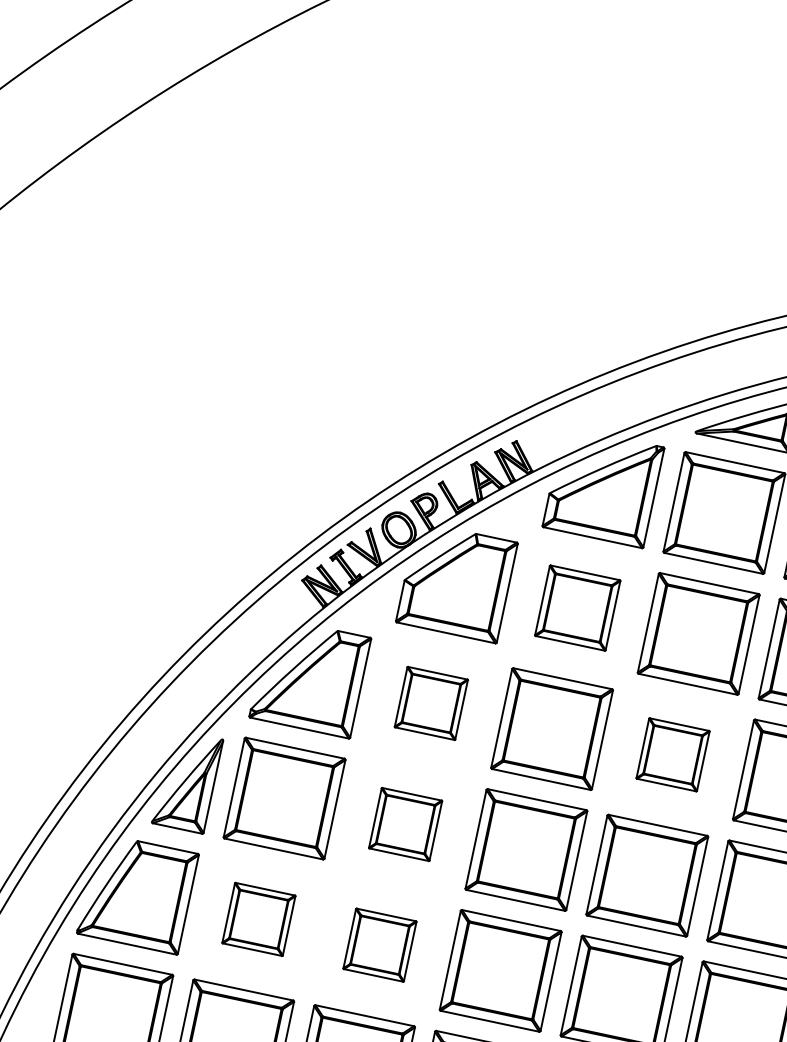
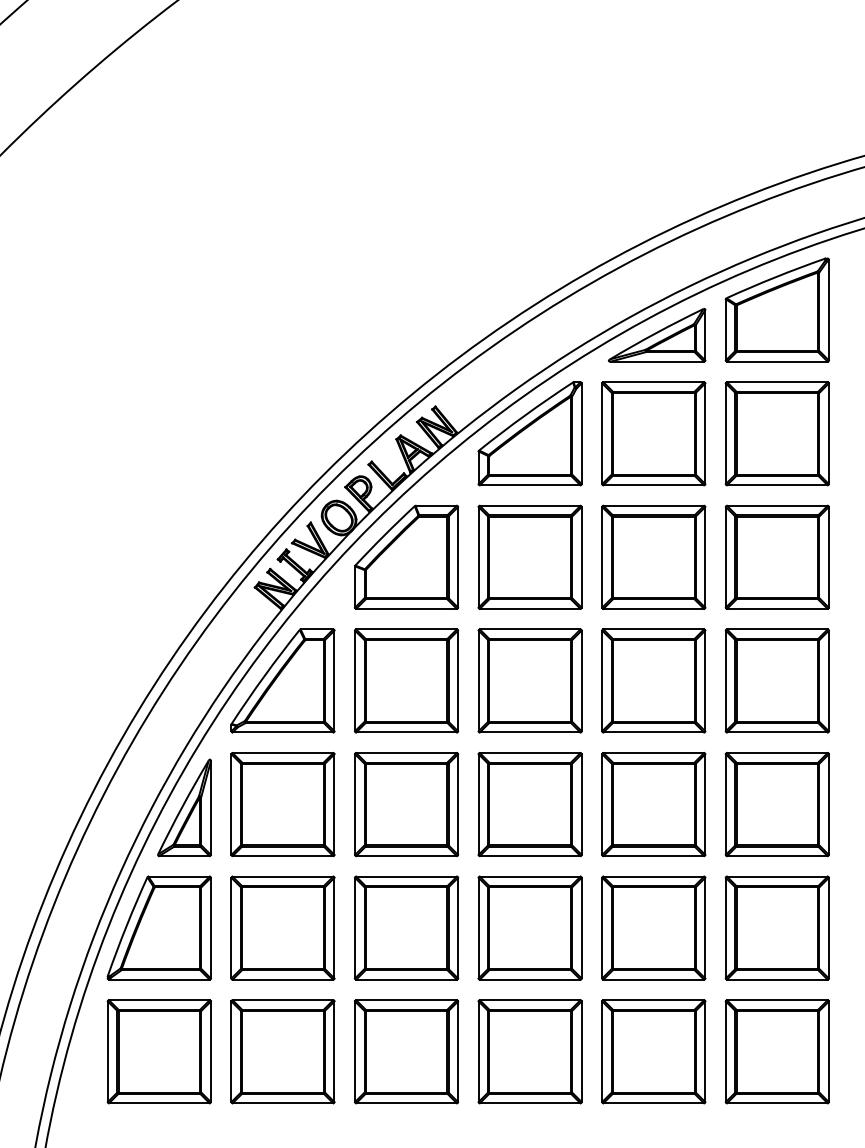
part: (577, 607) -> (529, 556), size x1.43
part: (431, 702) -> (406, 680), size x1.67
part: (672, 754) -> (653, 680), size x1.67
part: (405, 824) -> (406, 804), size x1.67
part: (258, 918) -> (282, 927), size x1.67
part: (379, 944) -> (406, 927), size x1.67

